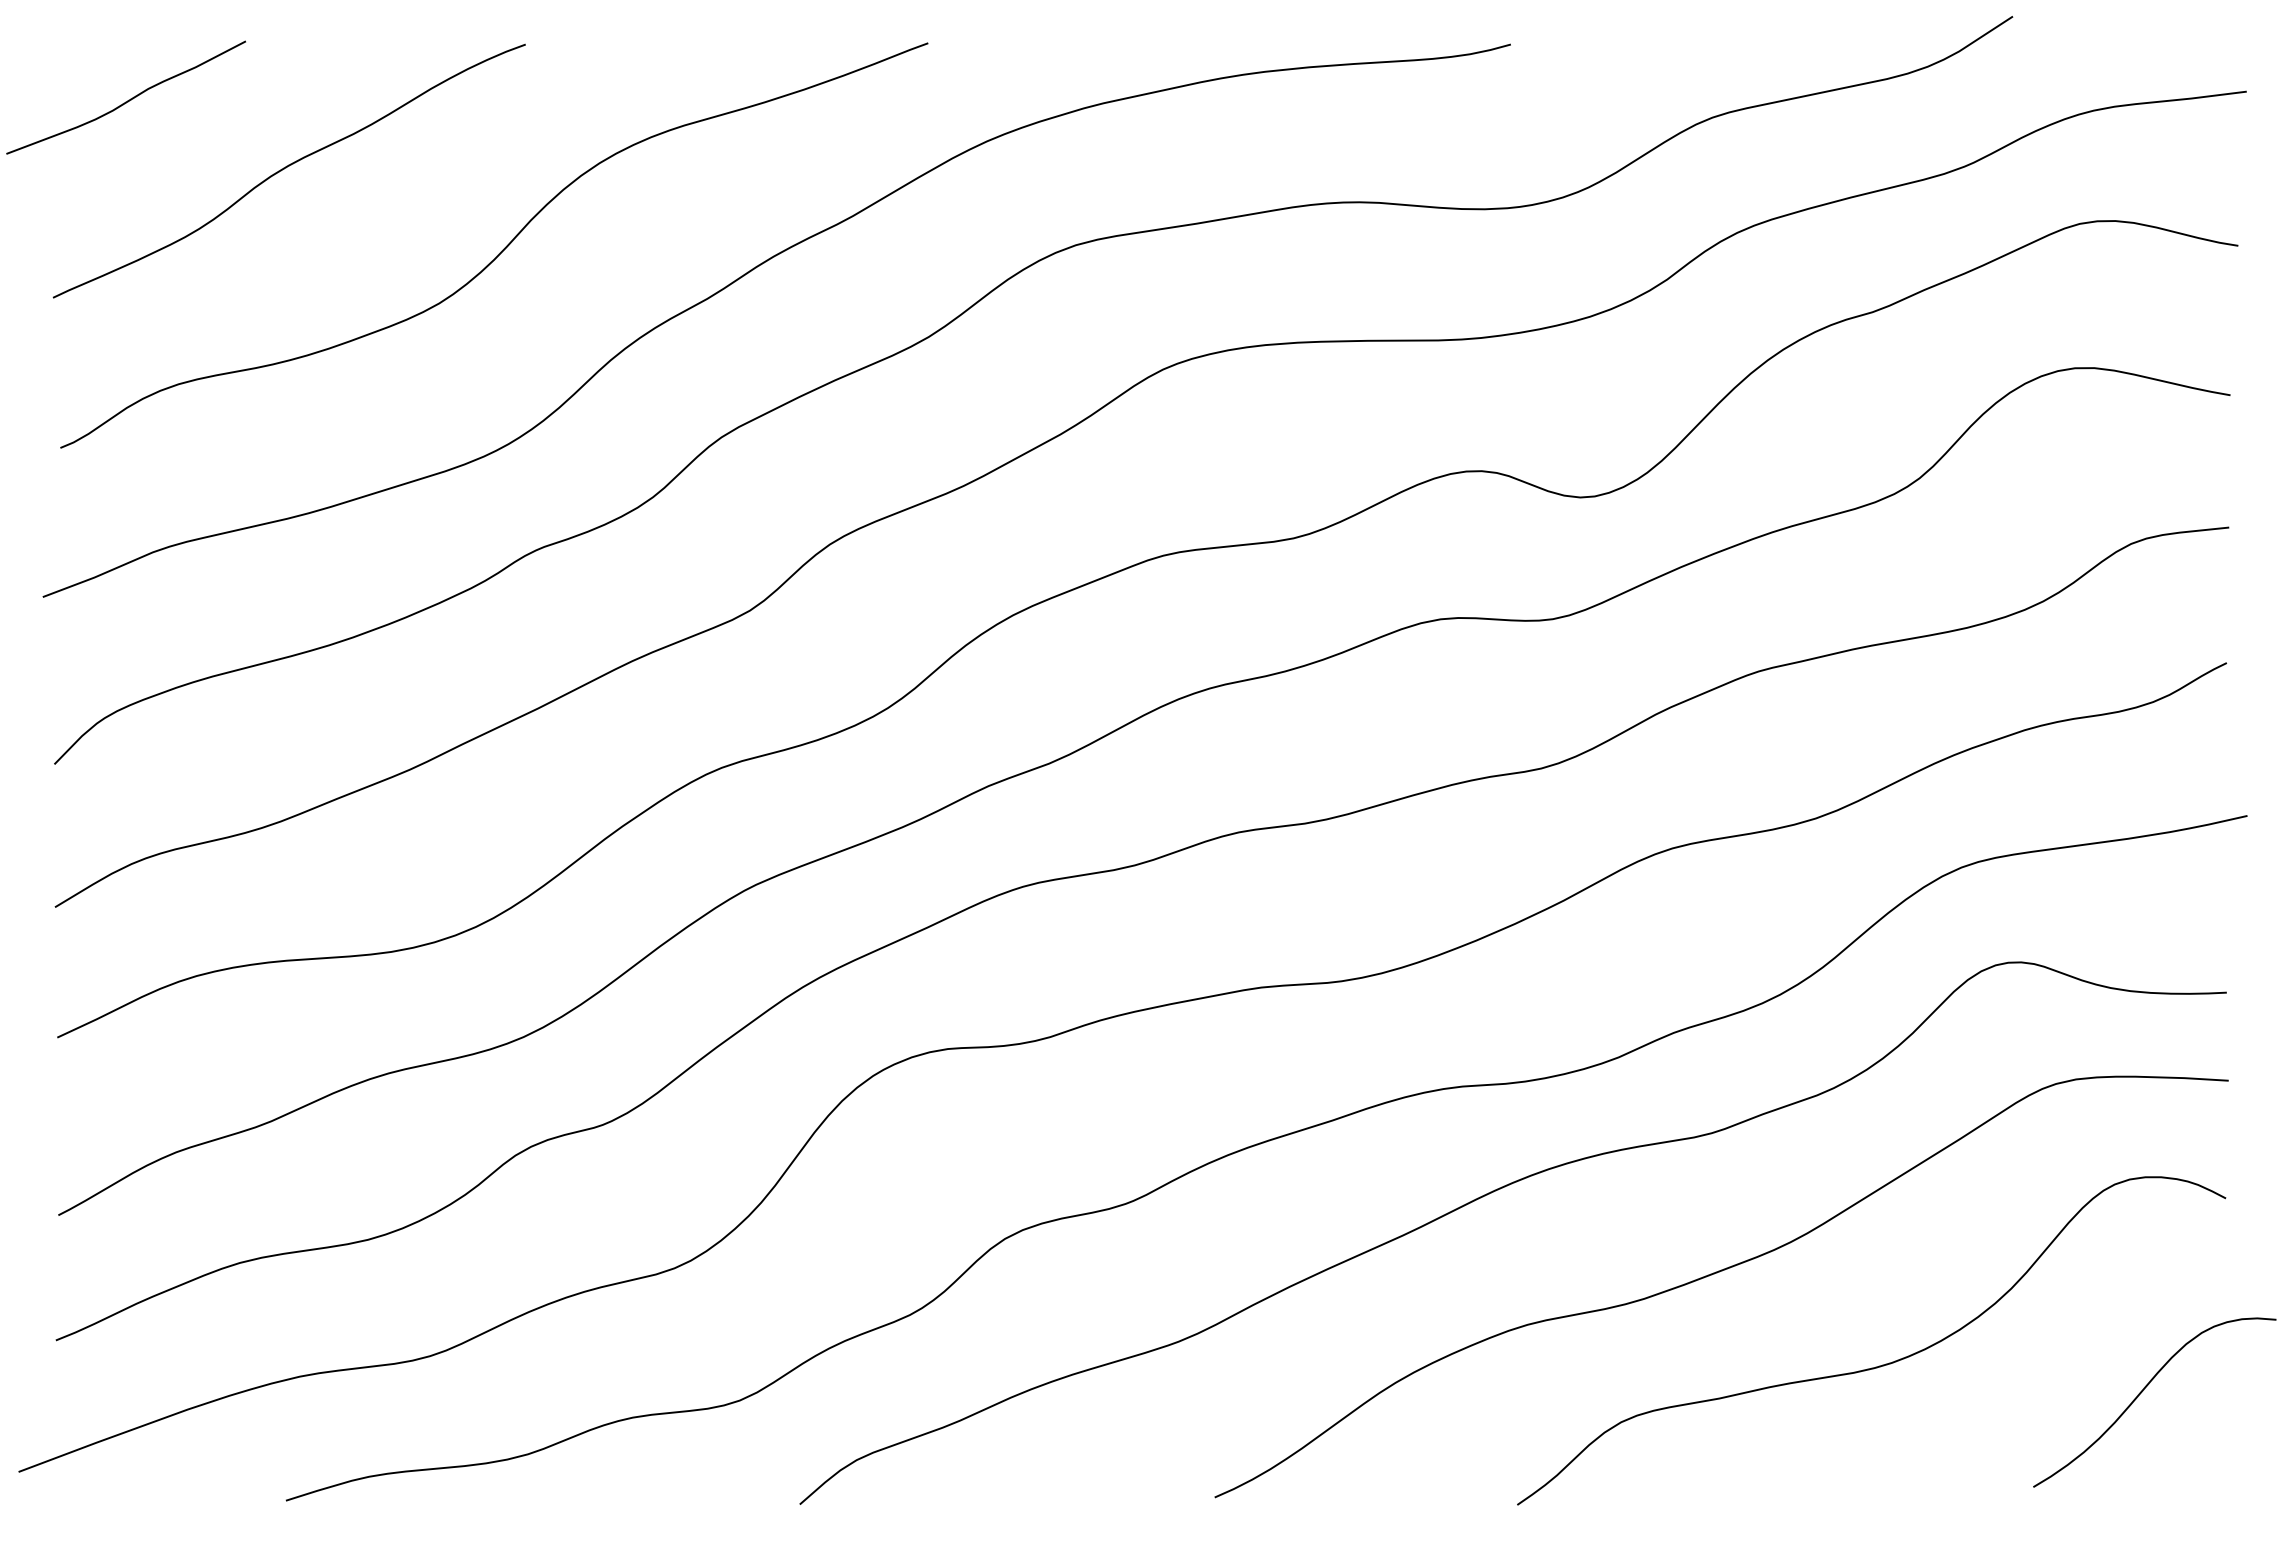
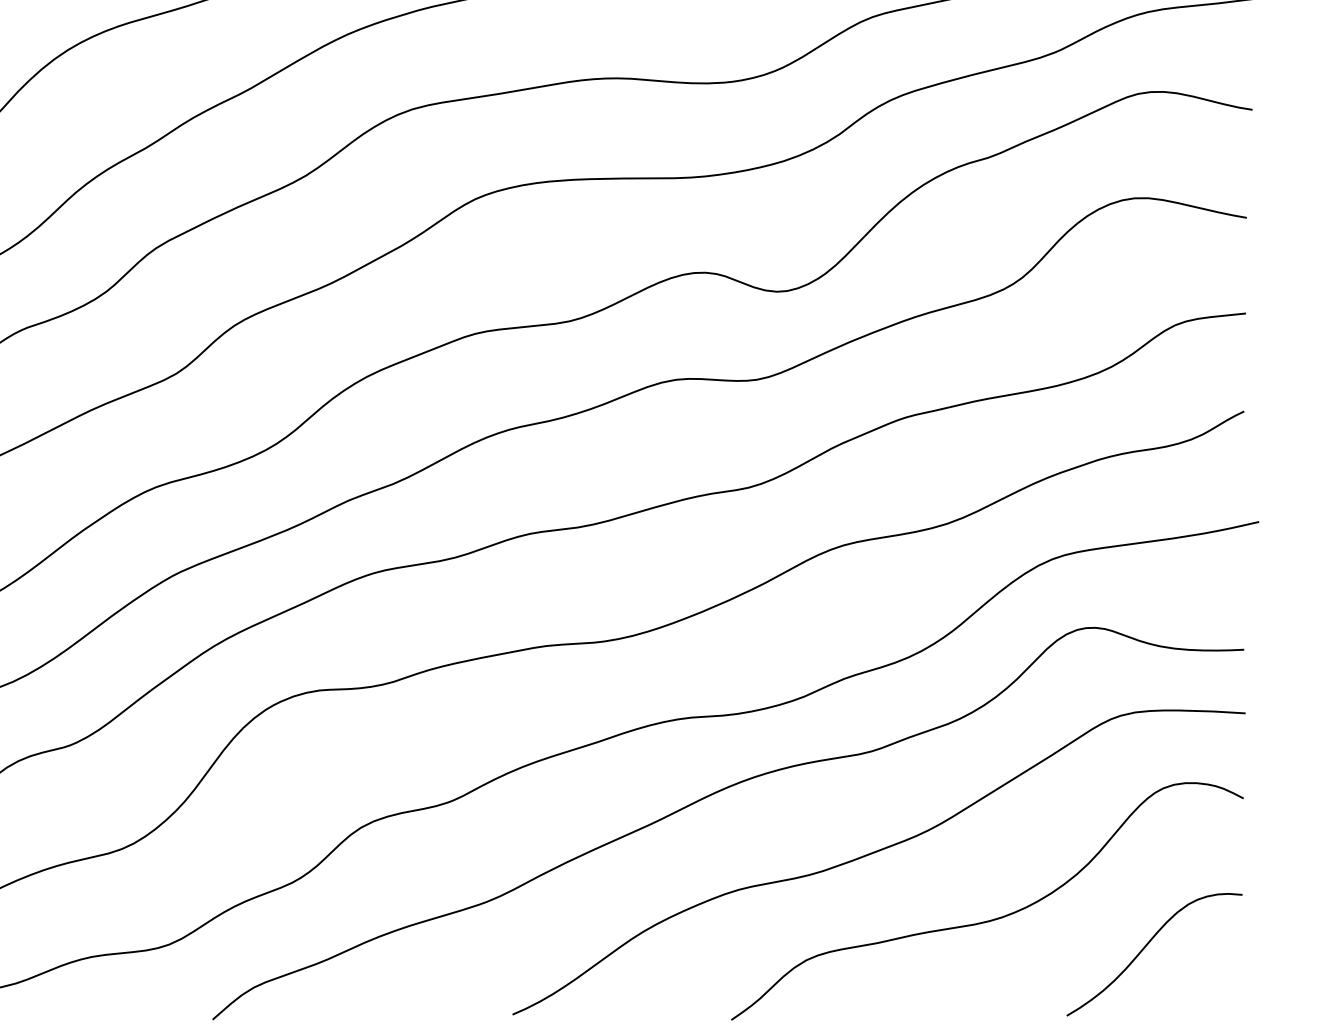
curve: (2143, 1391) -> (1146, 946), moved

